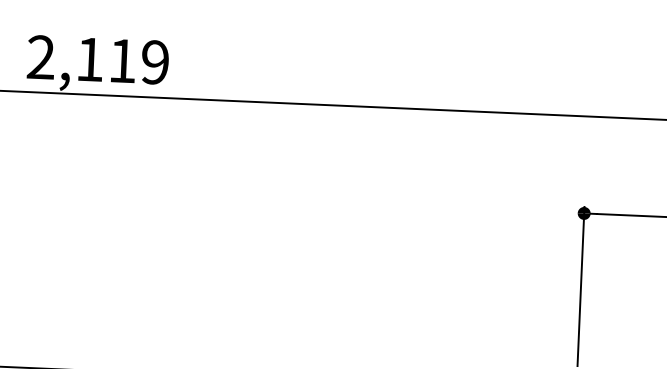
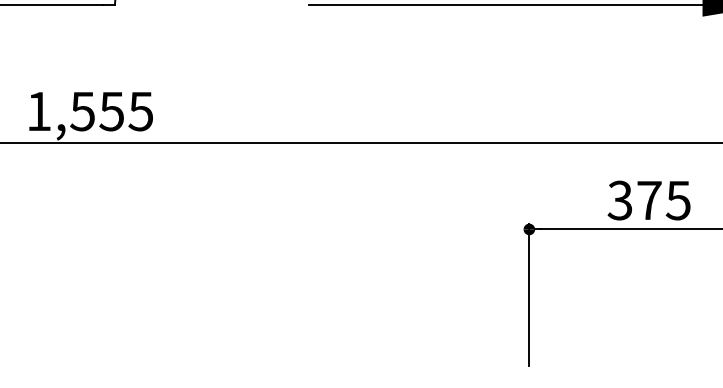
text: (97, 59) -> (89, 111), 2,119 -> 1,555

